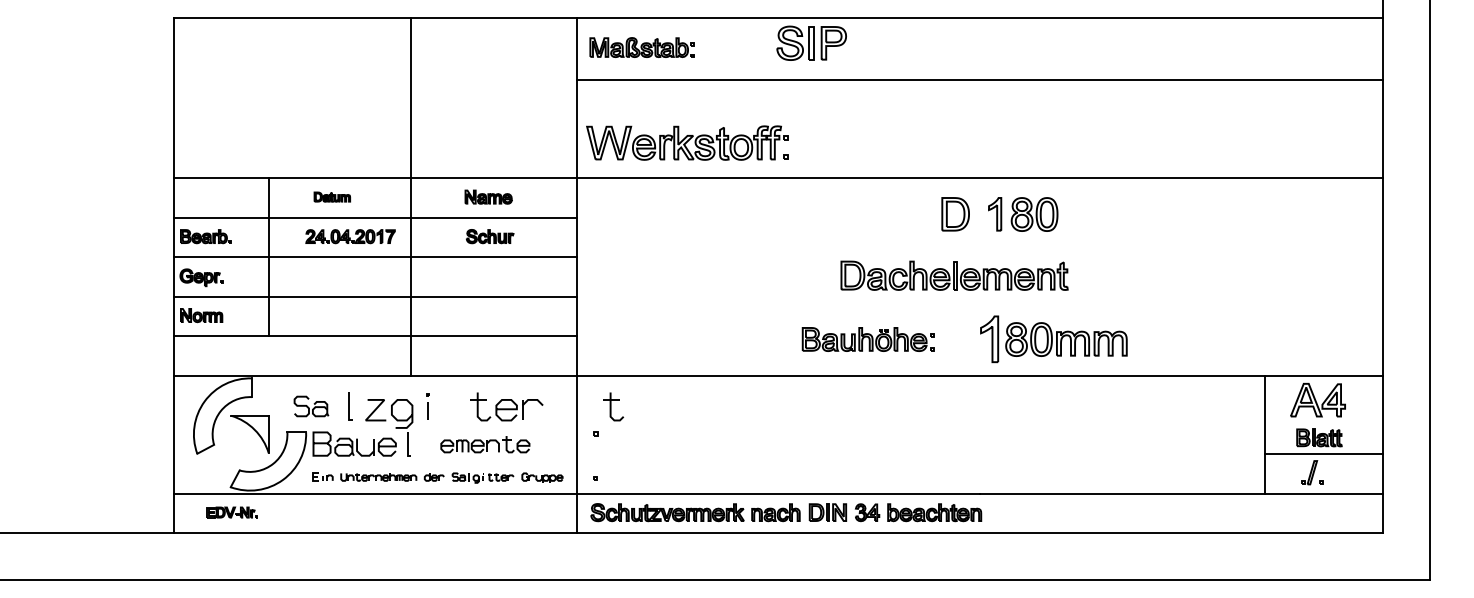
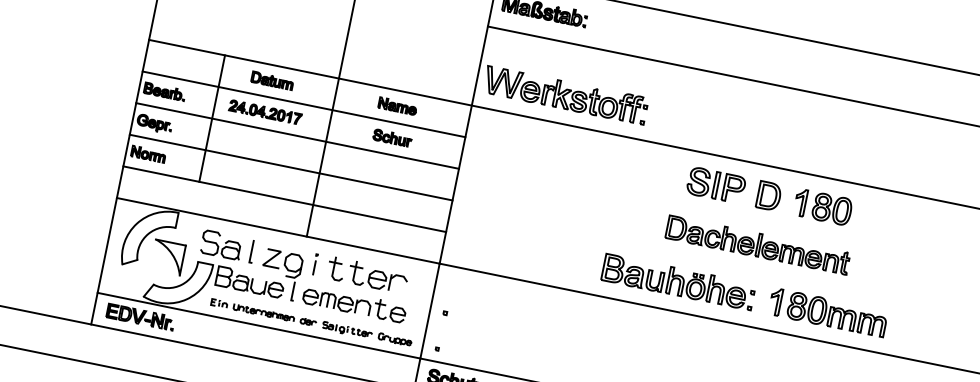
part: (811, 42) -> (716, 184), moved
part: (332, 196) -> (272, 80), size x1.43
part: (350, 236) -> (265, 112), moved
part: (867, 339) -> (677, 282), size x1.43
part: (989, 339) -> (775, 301), size x0.71
part: (311, 406) -> (221, 245), size x1.43
part: (613, 406) -> (336, 268), moved
part: (485, 444) -> (354, 303), size x1.43
part: (231, 512) -> (140, 317), size x1.67

